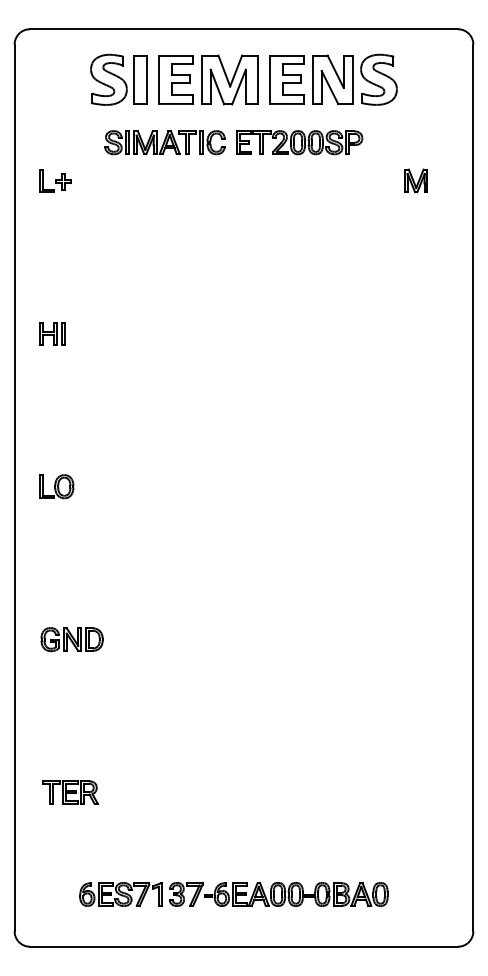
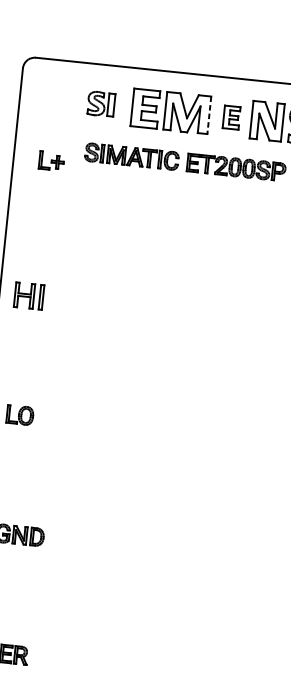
part: (118, 79) -> (100, 103), size x0.6
part: (286, 79) -> (231, 117), size x0.6
line: (258, 80) -> (209, 115), solid -> dashed
part: (55, 180) -> (51, 160), moved
part: (52, 333) -> (29, 295), size x1.4

